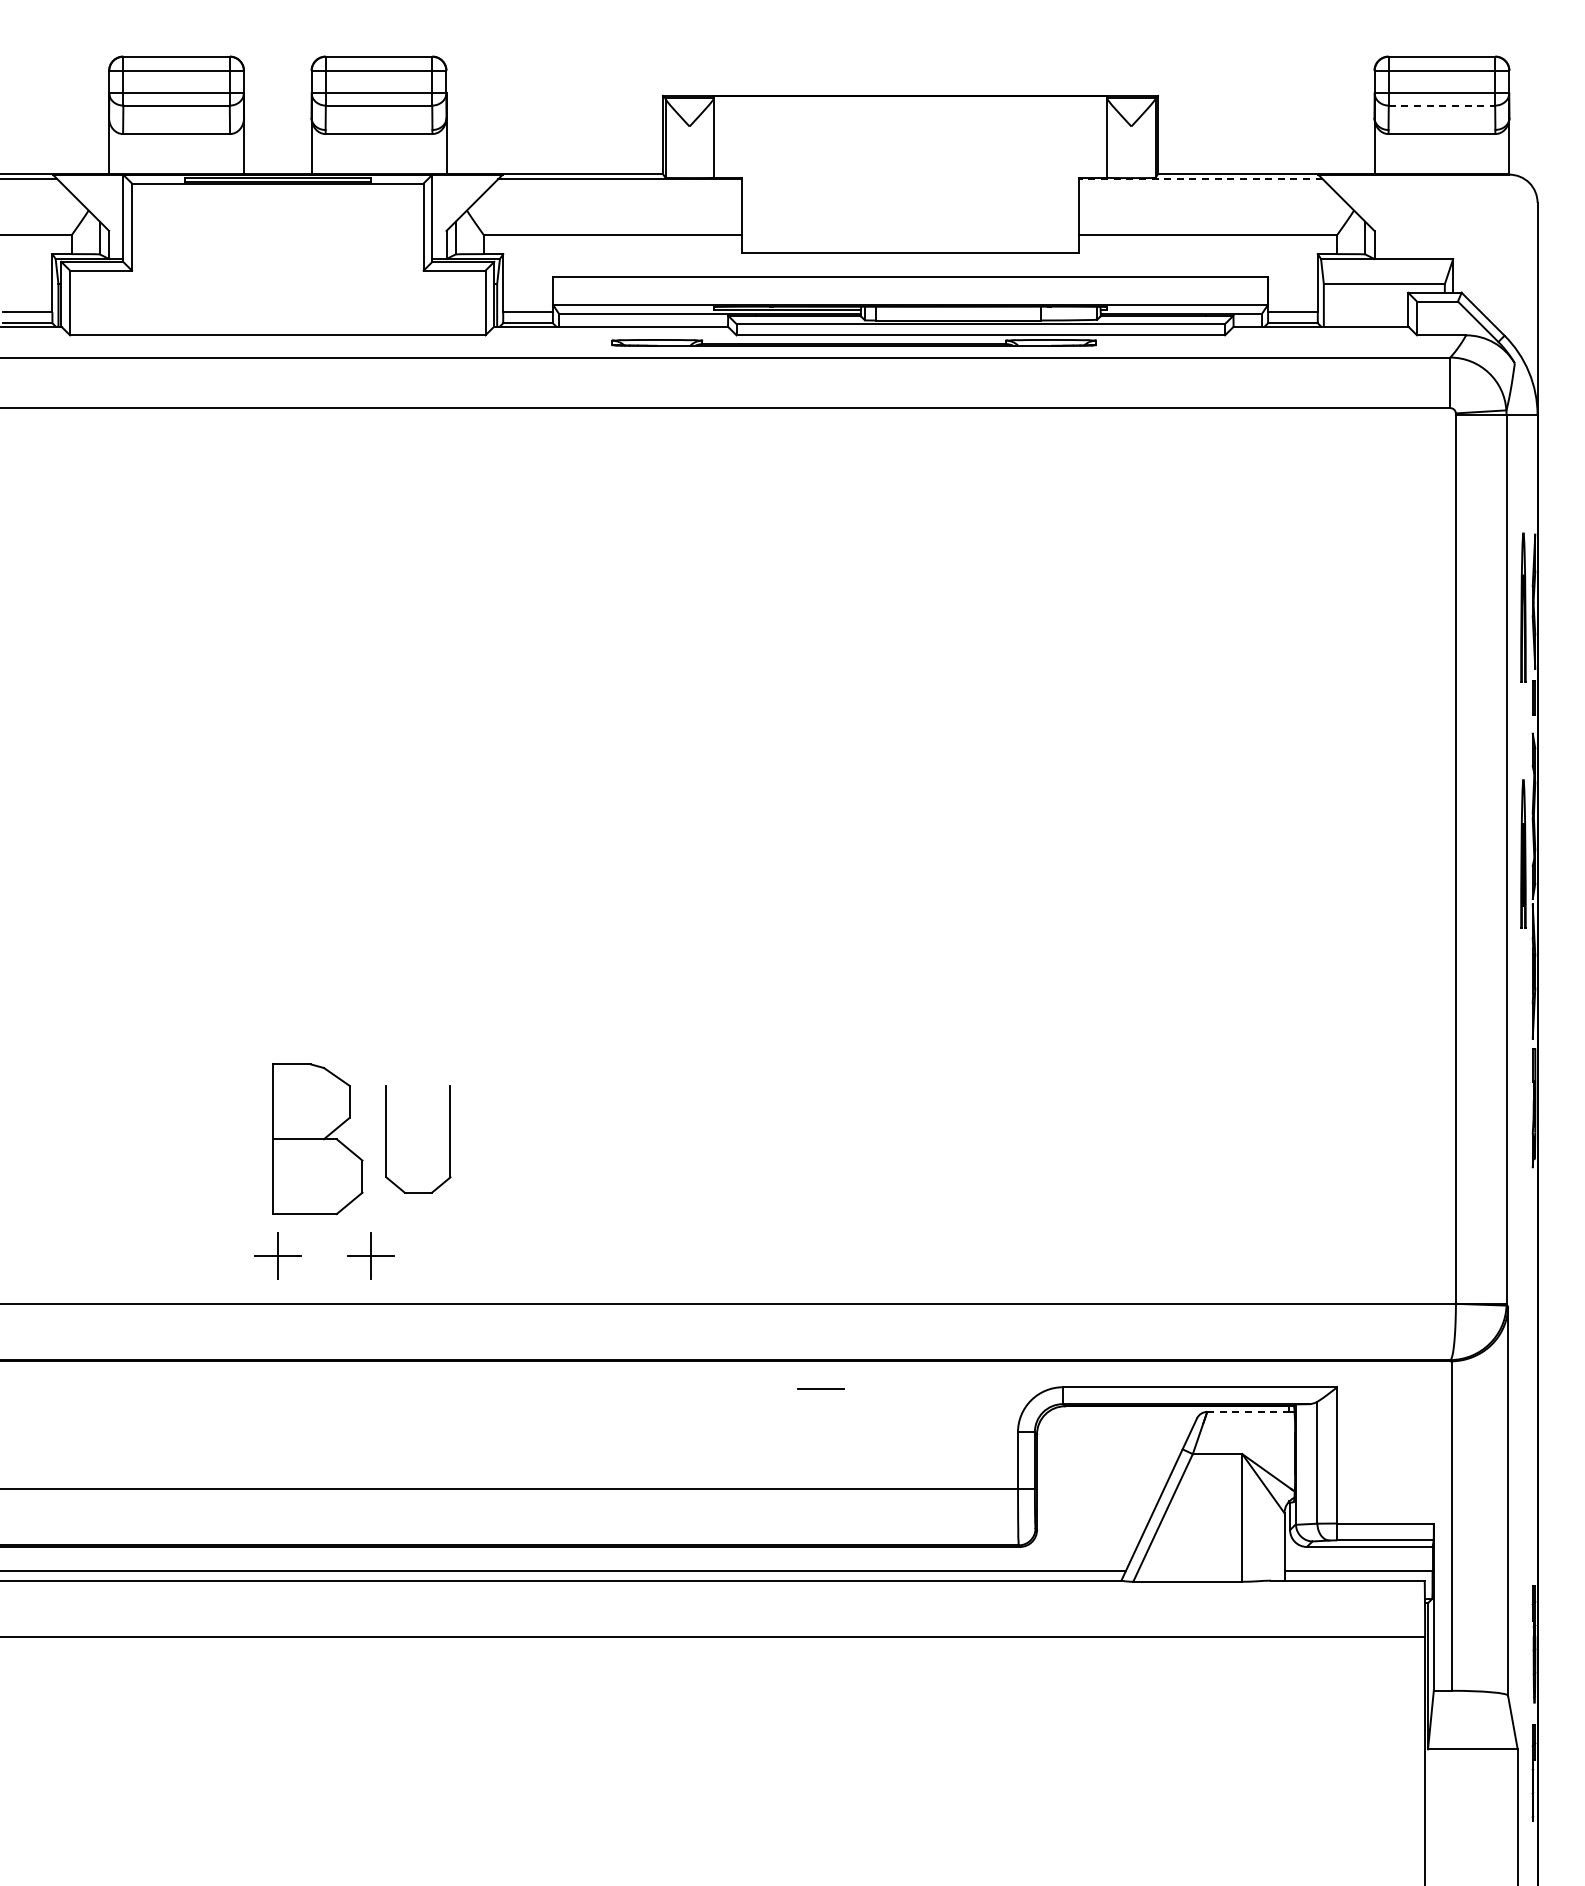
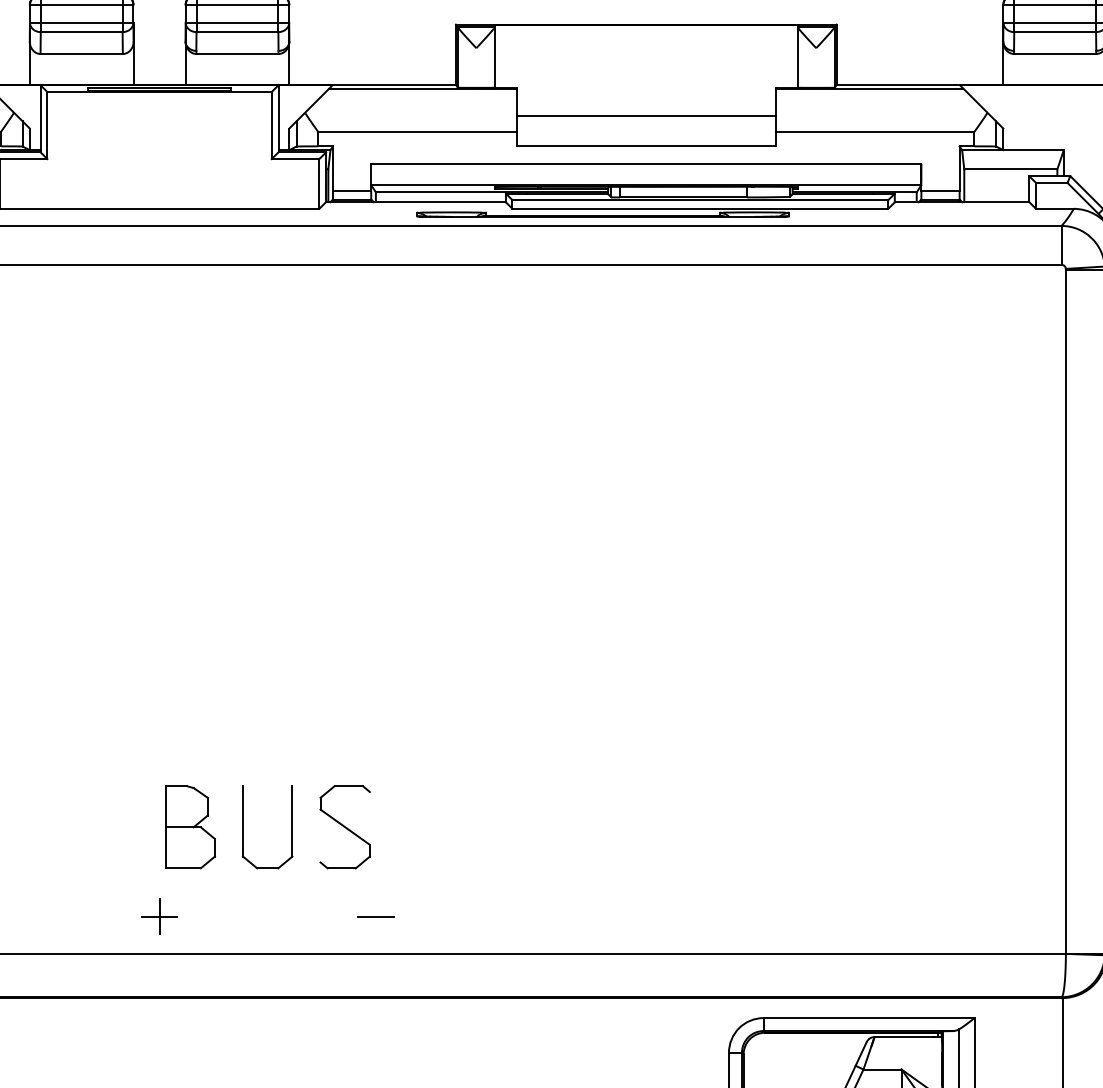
line: (1442, 105) -> (1055, 32), dashed -> solid
line: (1200, 179) -> (869, 88), dashed -> solid
line: (910, 214) -> (646, 115), added
part: (317, 1138) -> (190, 826), size x0.71
part: (519, 1138) -> (345, 826), added
part: (370, 1255) -> (230, 916), removed
line: (820, 1388) -> (375, 916), moved
line: (1245, 1411) -> (904, 1036), dashed -> solid

